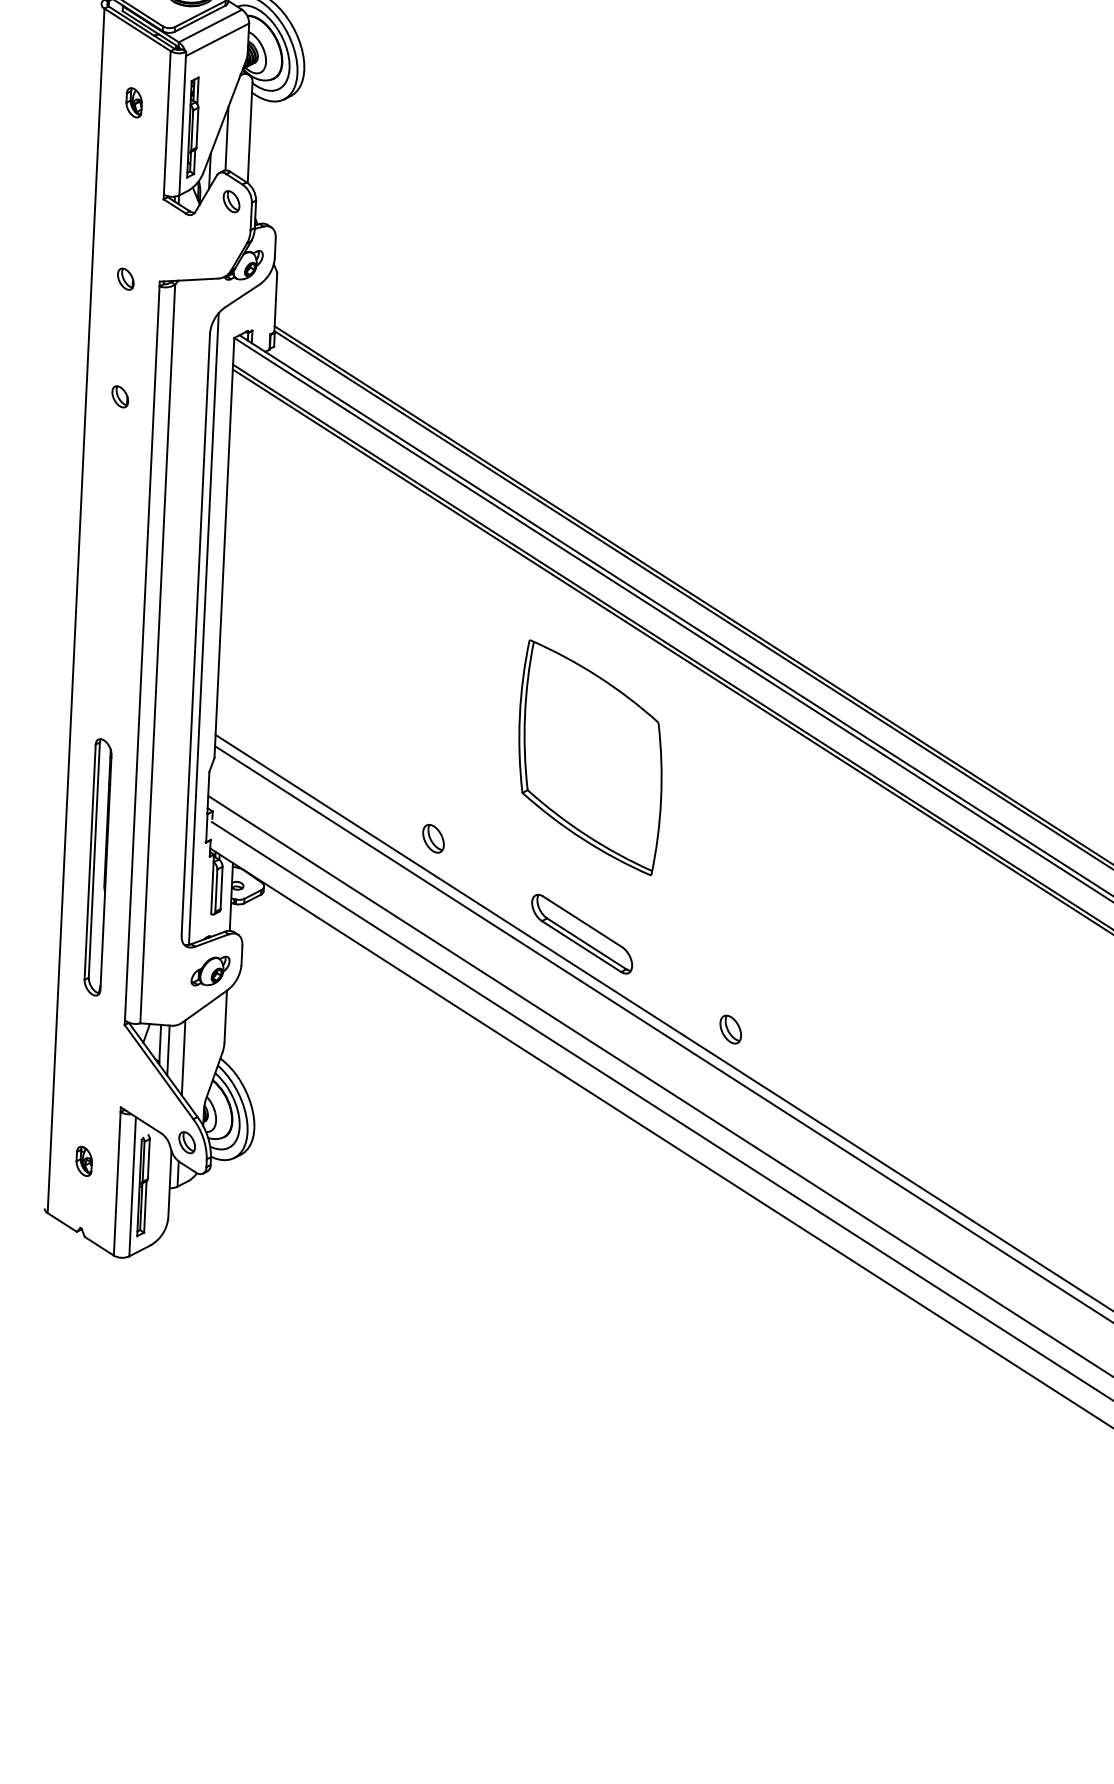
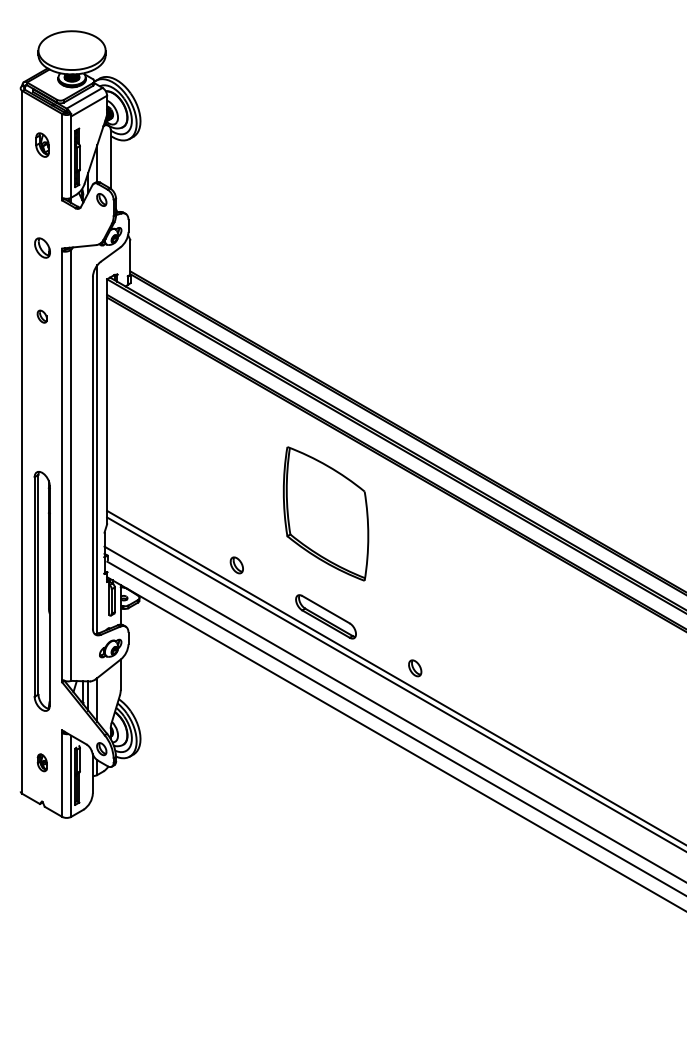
part: (132, 101) -> (41, 144), size x1.4
part: (124, 278) -> (41, 247), size x1.6
part: (98, 866) -> (42, 590), size x1.6

